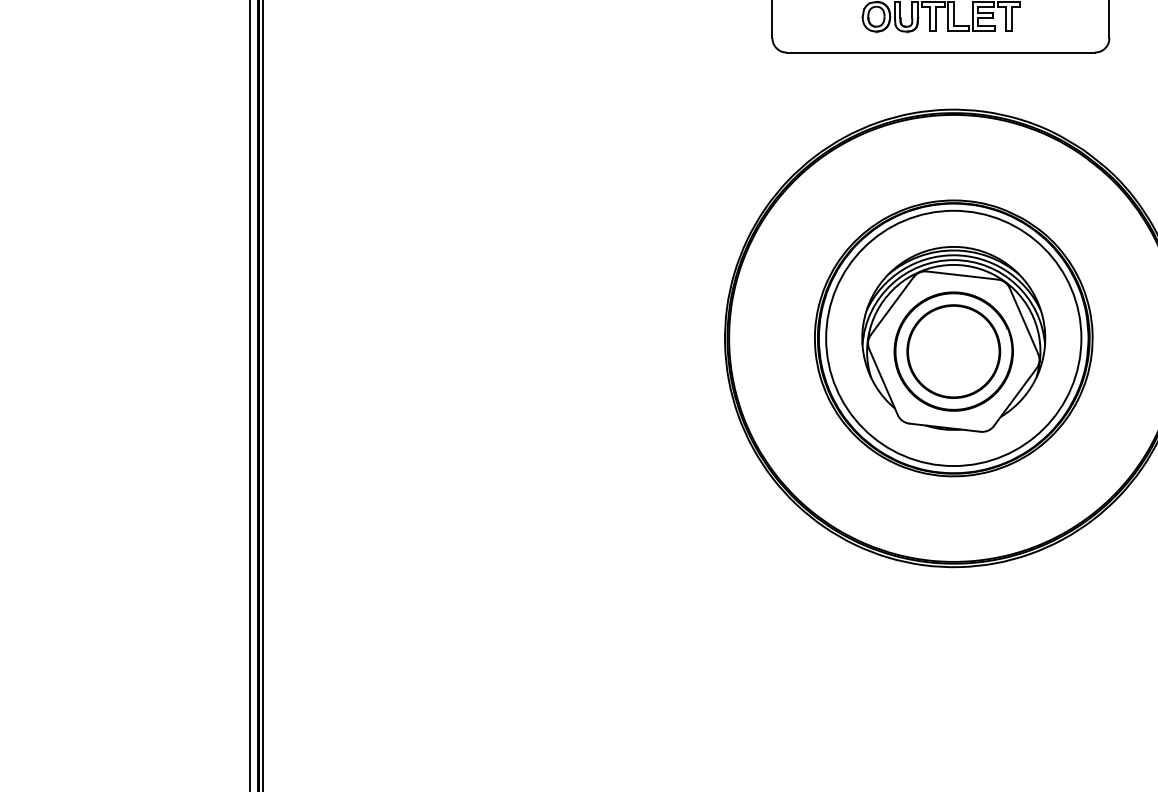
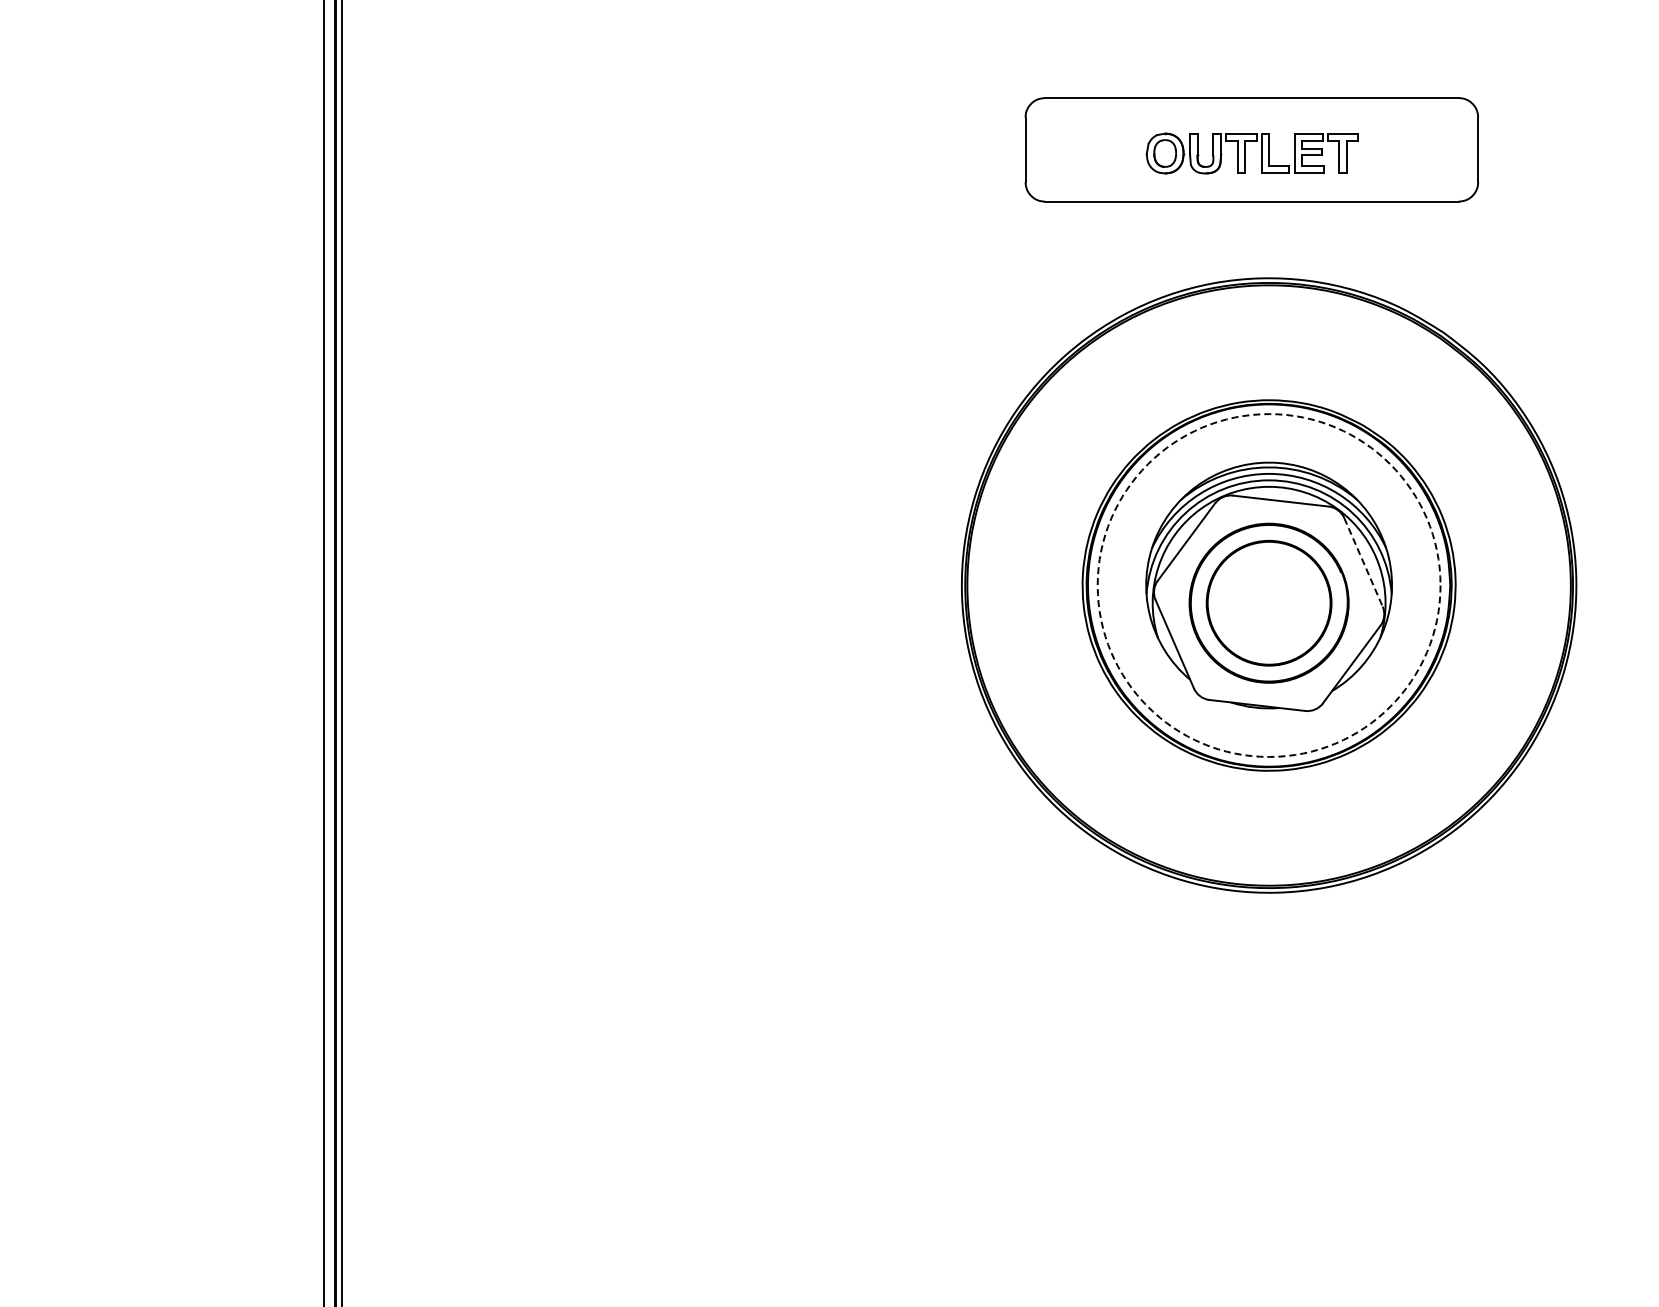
line: (1024, 321) -> (1363, 562), solid -> dashed
circle: (953, 338) -> (1268, 585), solid -> dashed

